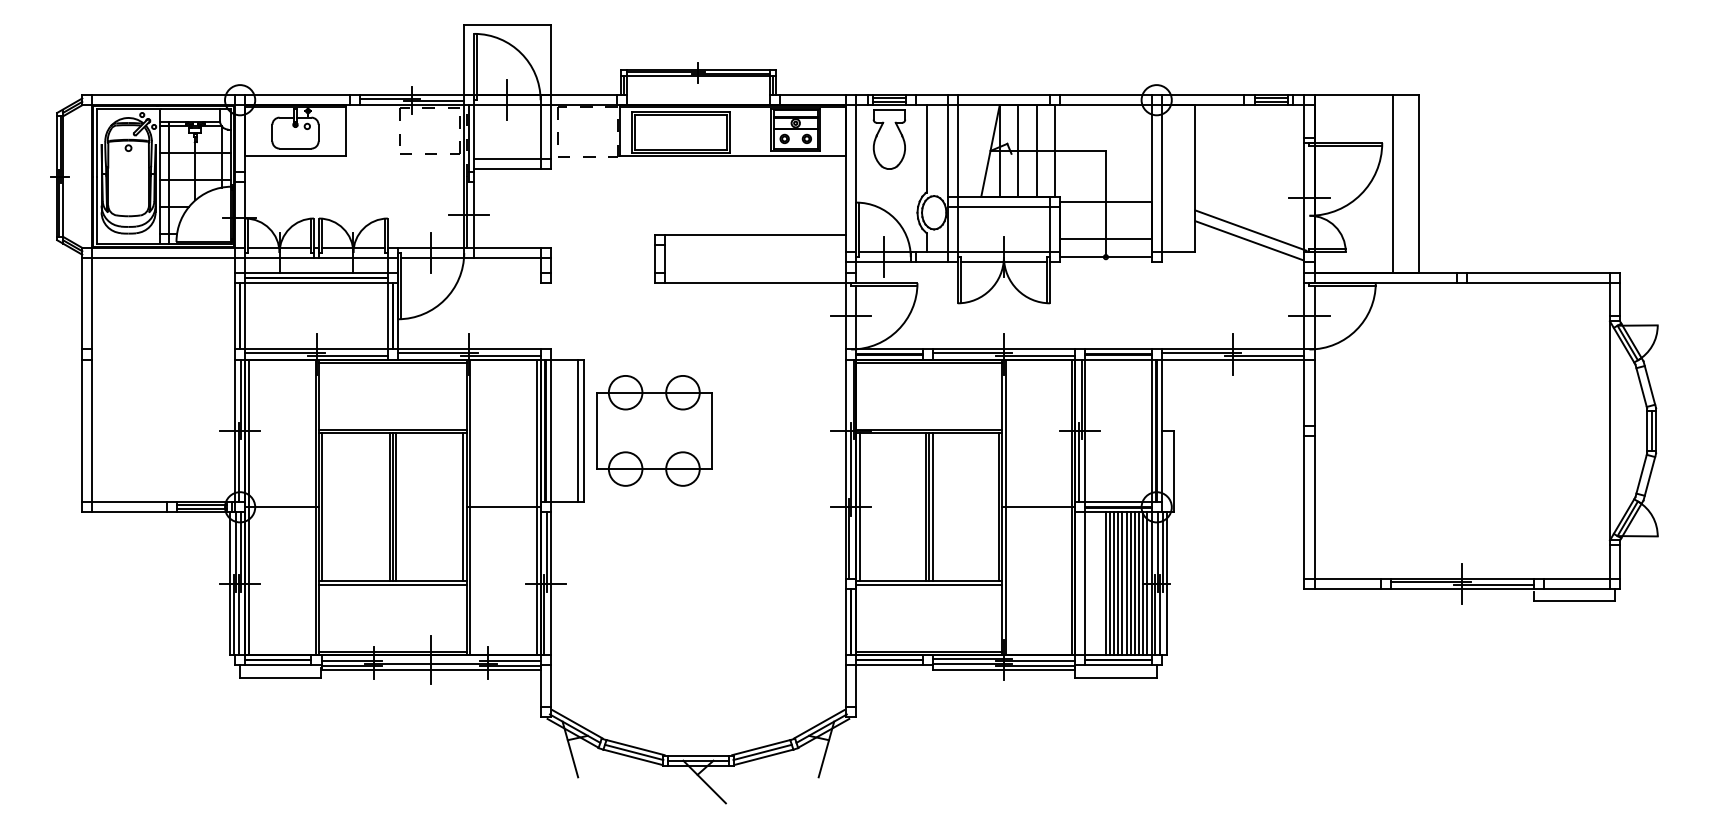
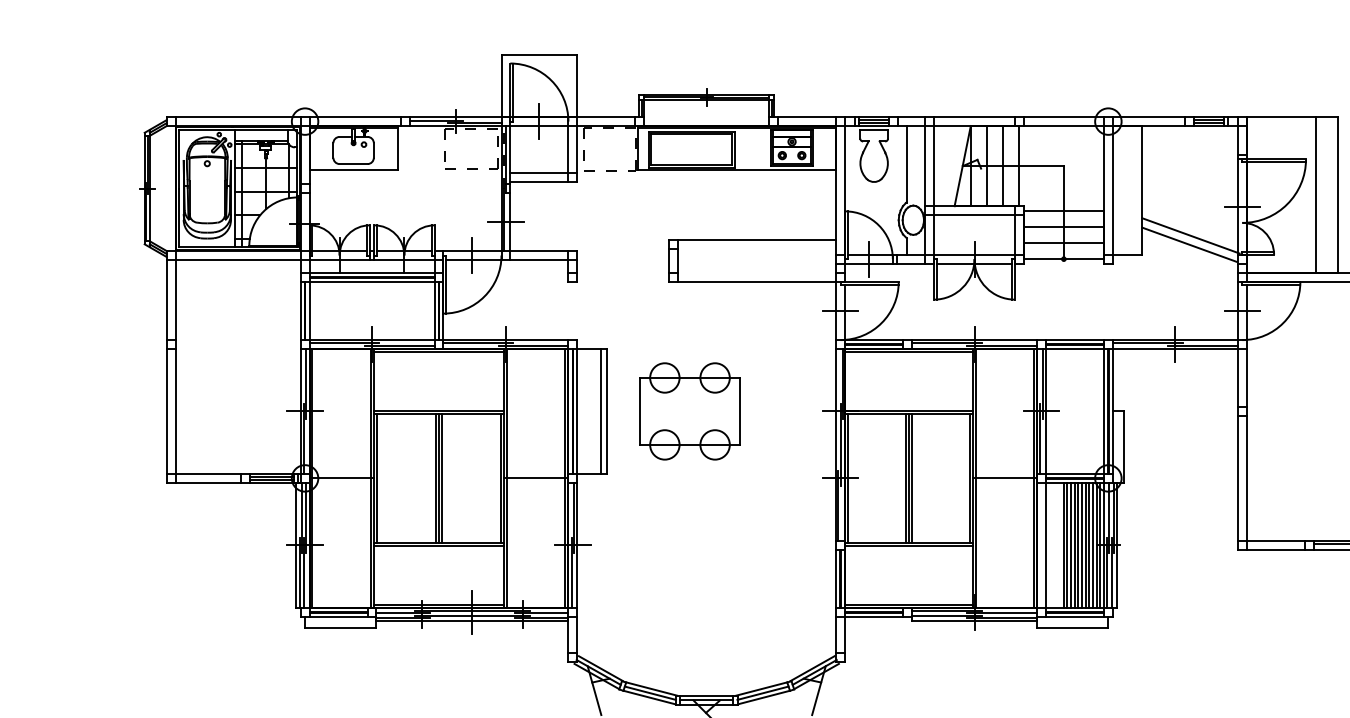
line: (1105, 220) -> (1063, 227), added
part: (654, 430) -> (690, 411), moved
line: (430, 658) -> (471, 610), added

